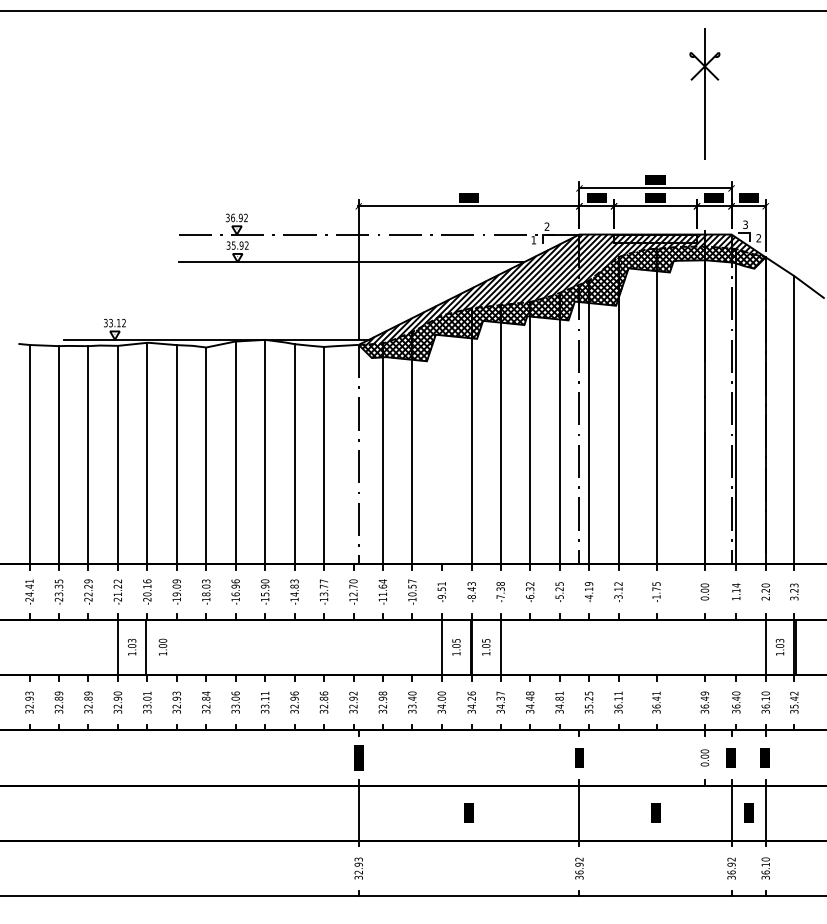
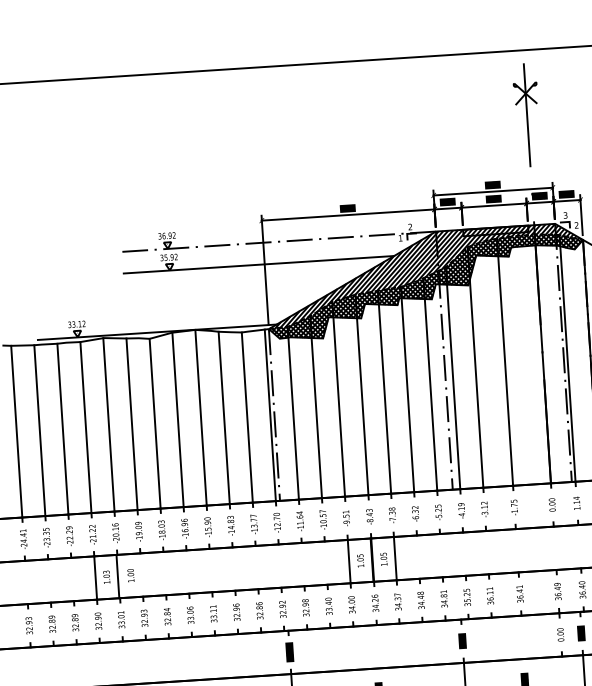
line: (441, 439) -> (338, 398), added
line: (353, 454) -> (270, 415), added

